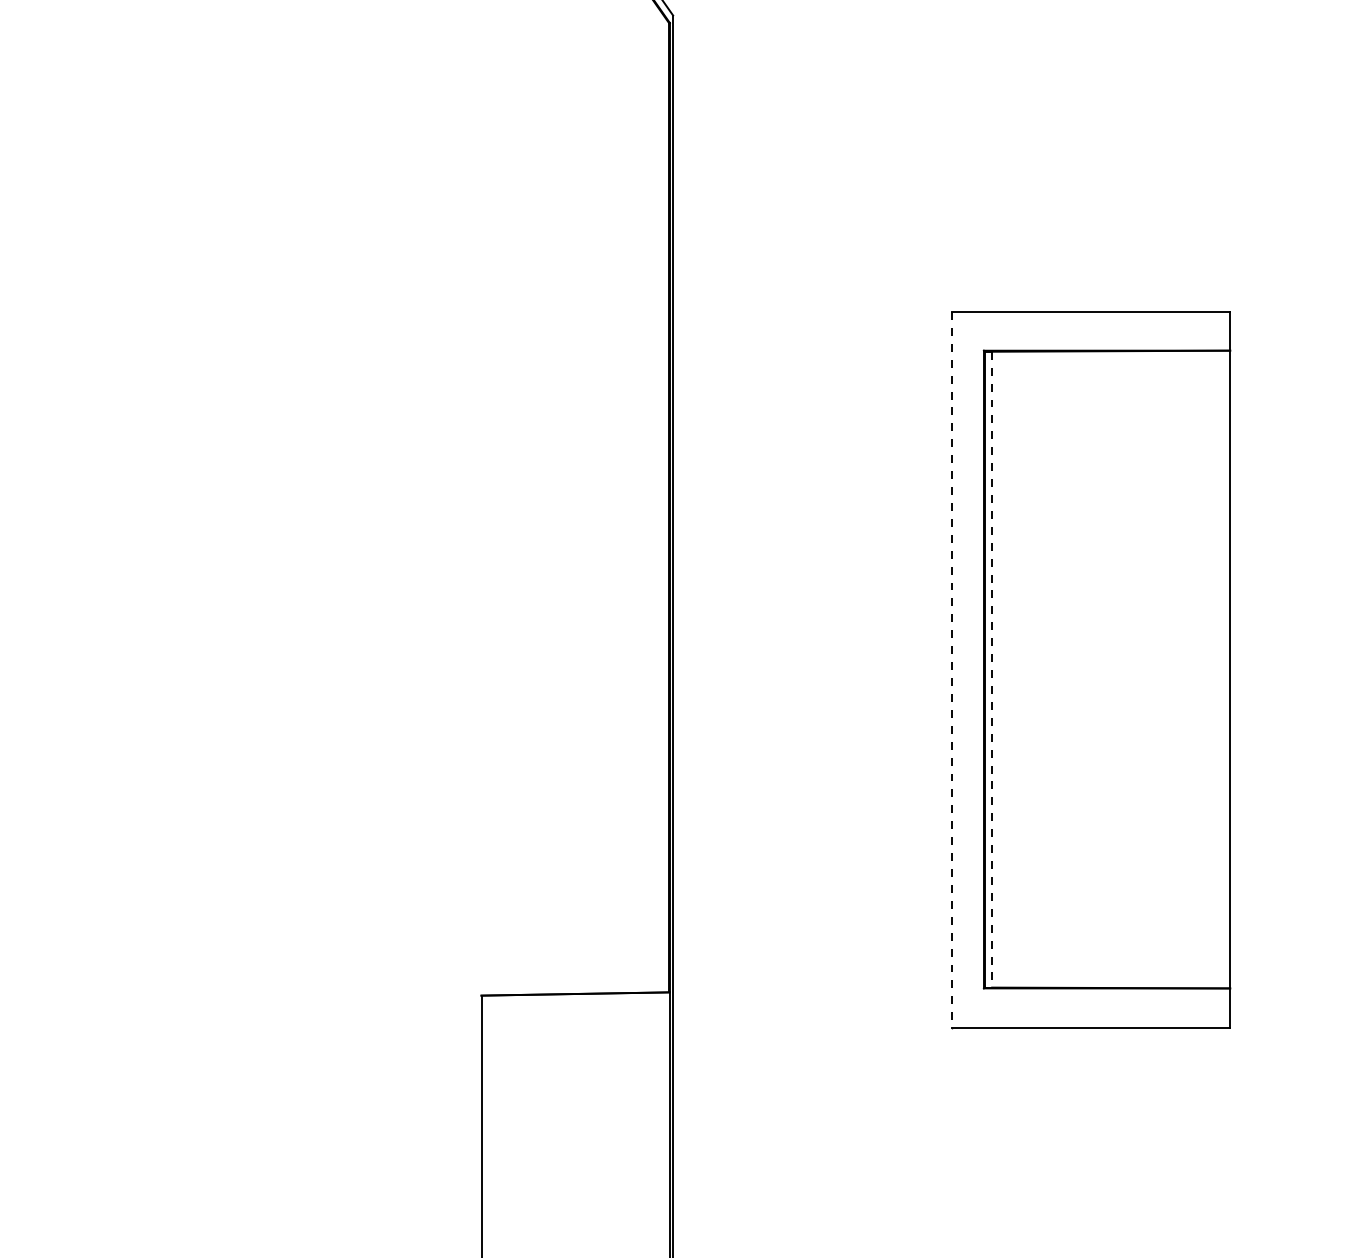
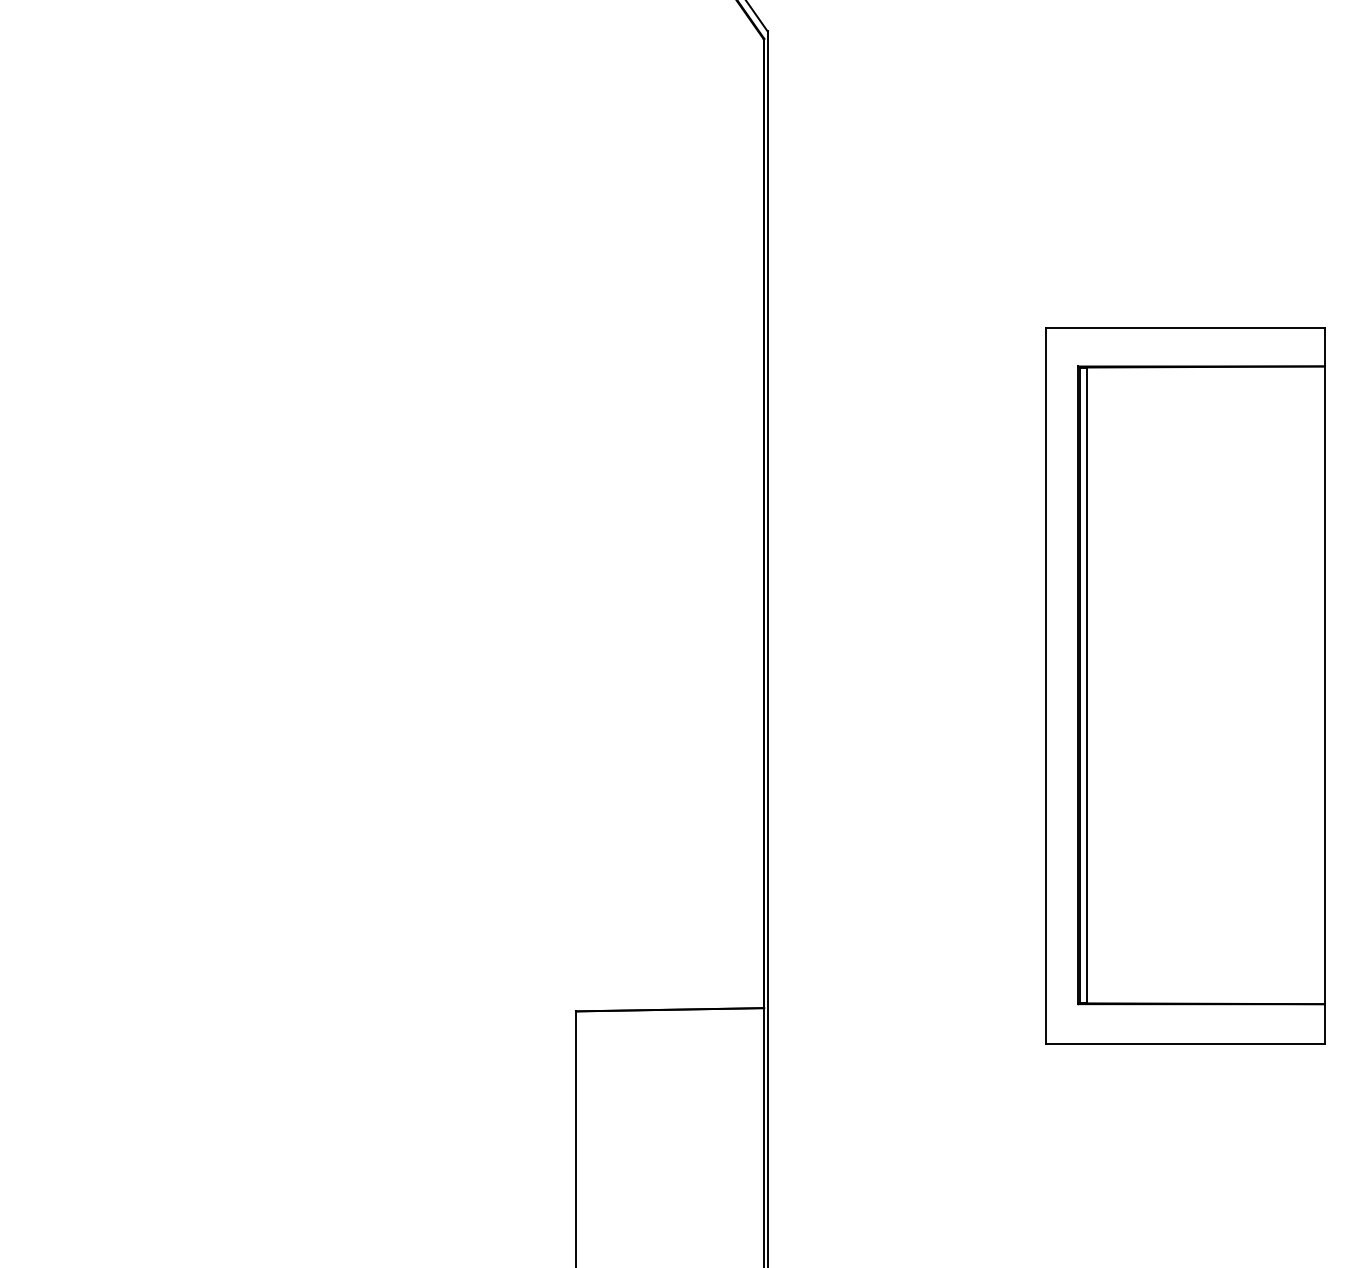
line: (992, 669) -> (1086, 685), dashed -> solid
line: (952, 670) -> (1046, 686), dashed -> solid

